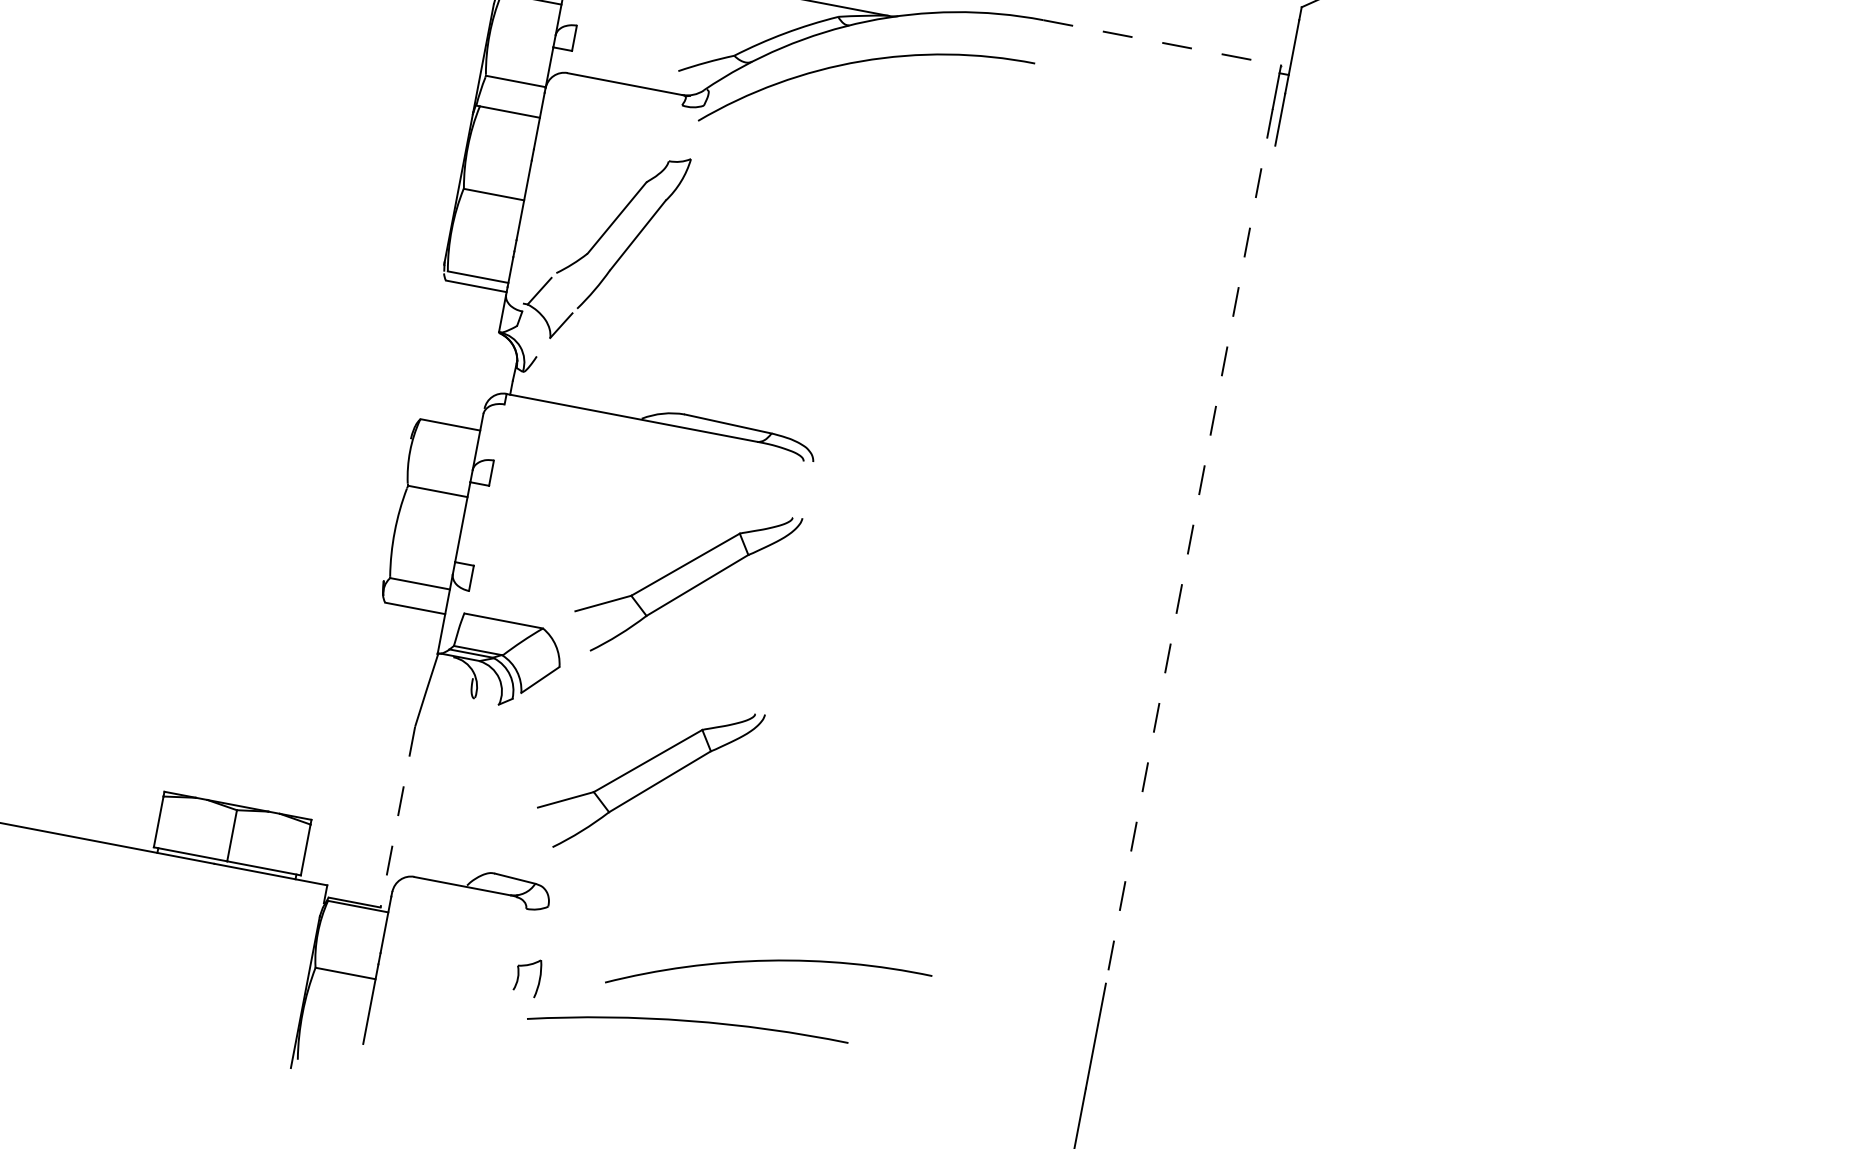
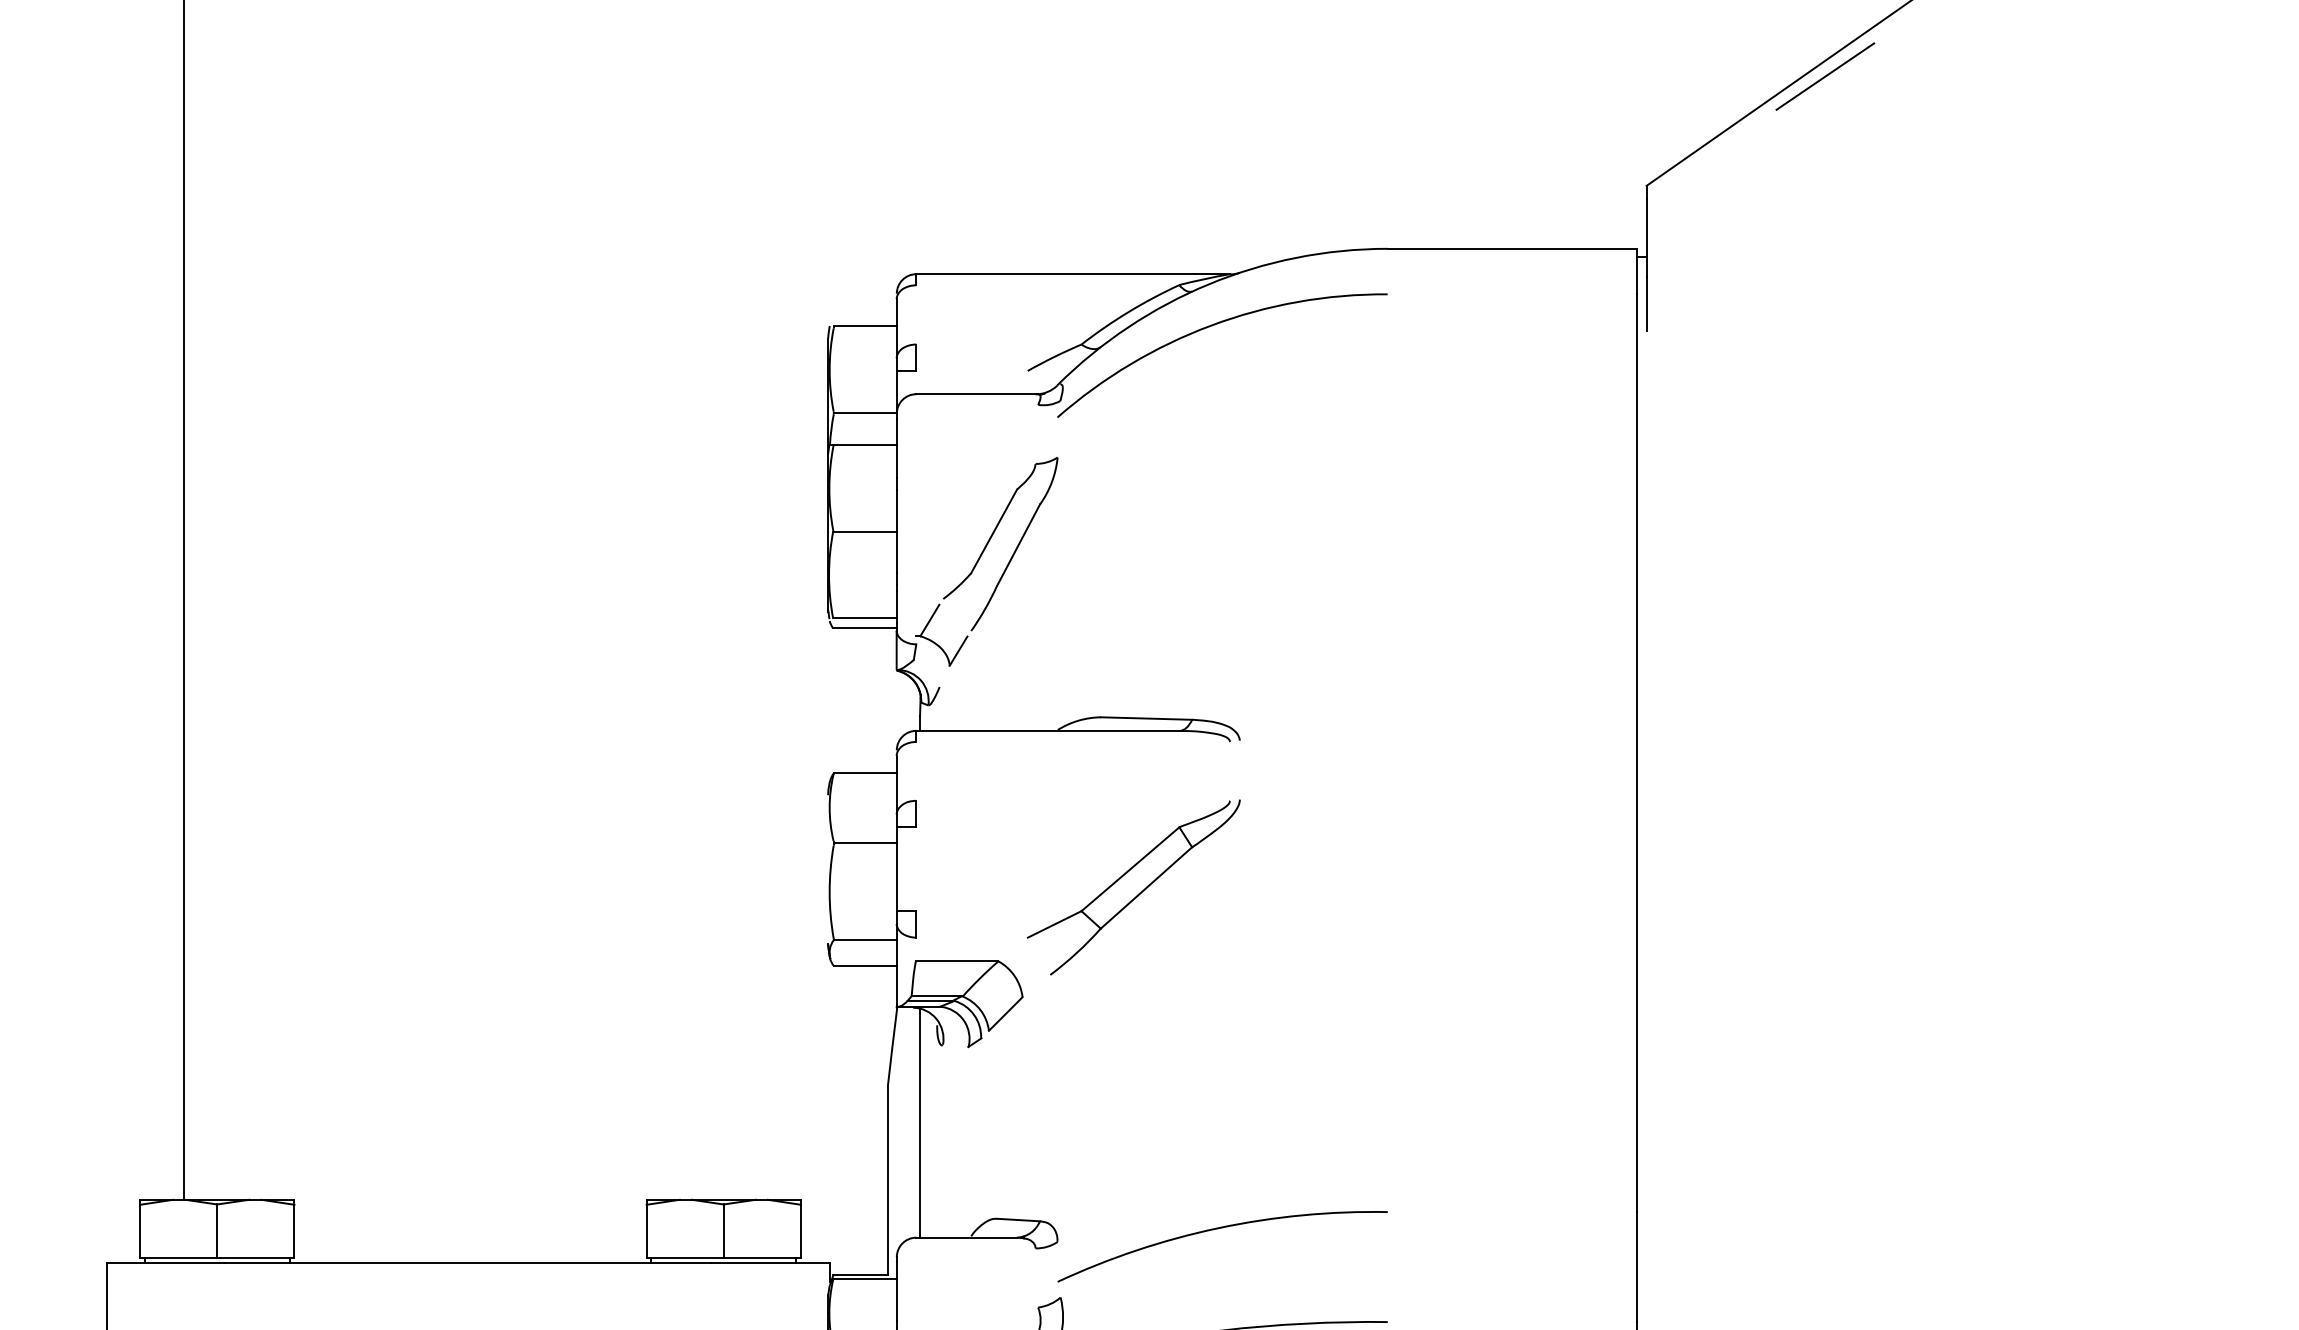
line: (1162, 42) -> (1512, 248), dashed -> solid
line: (1188, 546) -> (1636, 753), dashed -> solid
line: (439, 767) -> (920, 1122), added
part: (647, 778) -> (1133, 1093), removed
line: (397, 817) -> (887, 1180), dashed -> solid
arc: (767, 961) -> (1218, 1229), moved

